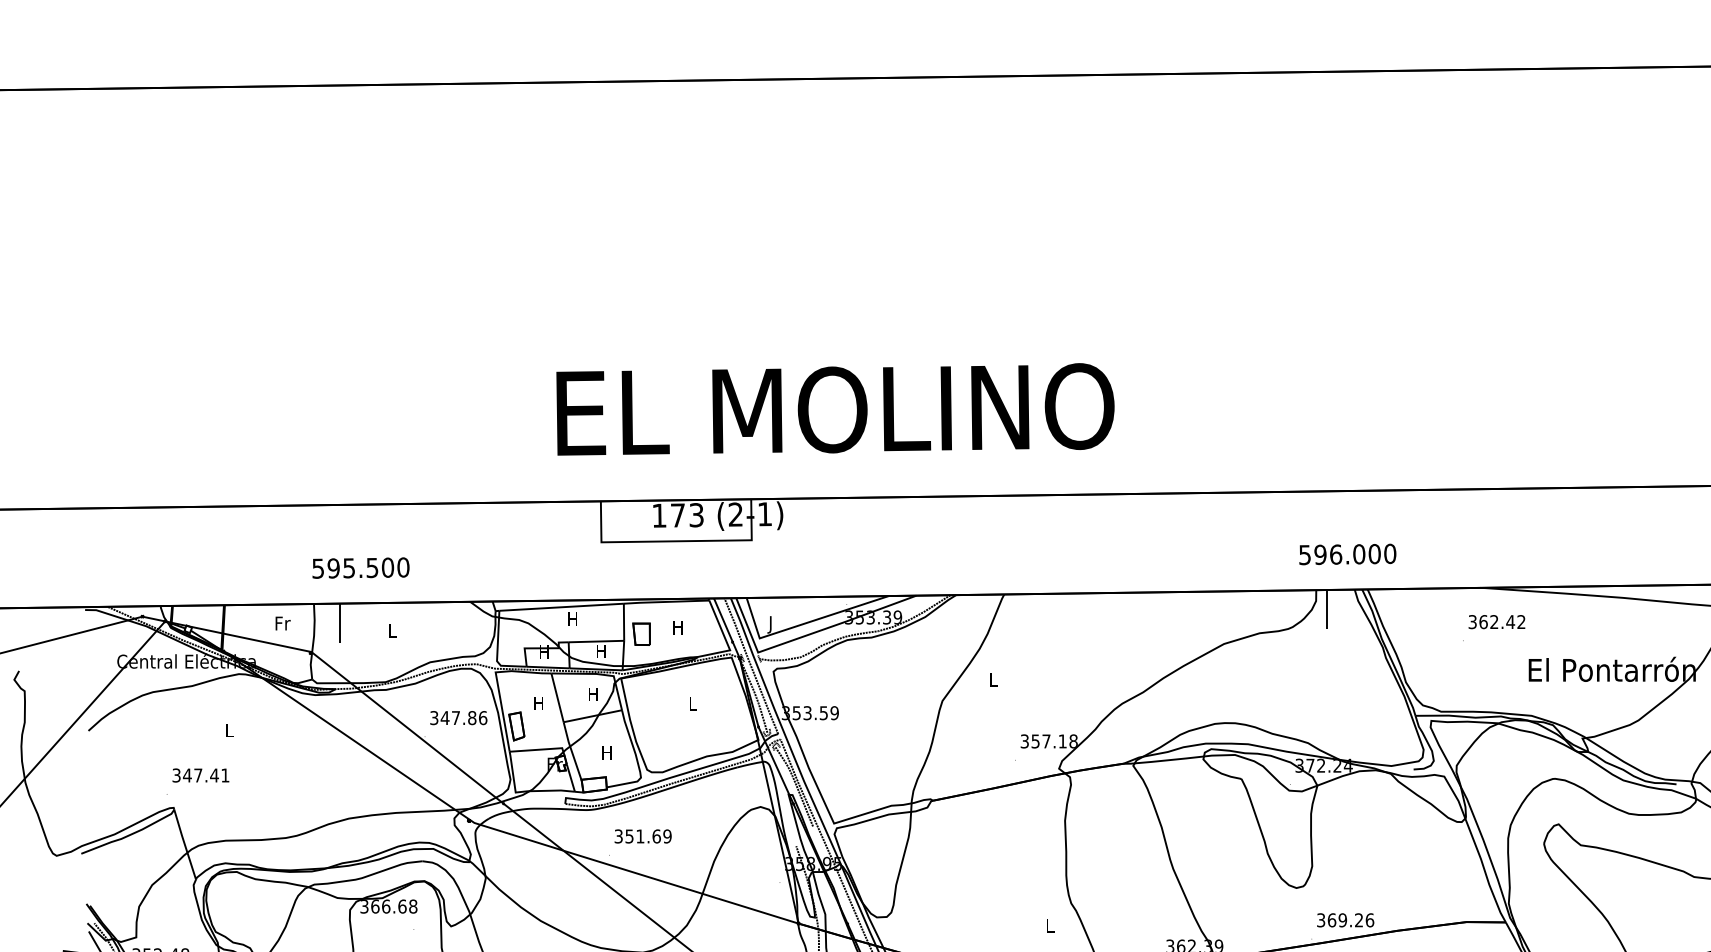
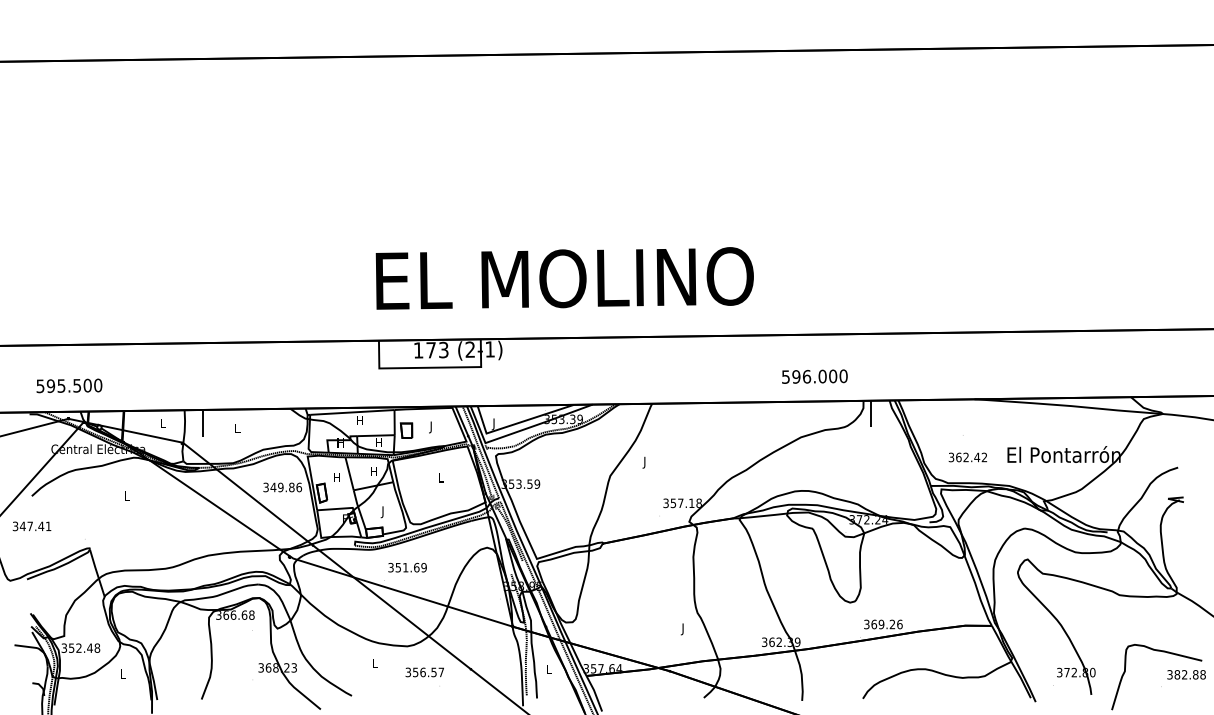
text: (834, 409) -> (564, 278), moved
text: (1347, 554) -> (814, 376), moved
text: (361, 567) -> (69, 385), moved
text: (1496, 622) -> (967, 457), moved
text: (282, 623) -> (163, 423), Fr -> L
text: (676, 629) -> (430, 427), H -> J
text: (992, 681) -> (644, 462), L -> J
text: (455, 718) -> (280, 487), 347.86 -> 349.86
text: (606, 754) -> (382, 512), H -> J
text: (200, 775) -> (31, 526), moved
text: (1048, 927) -> (682, 629), L -> J

